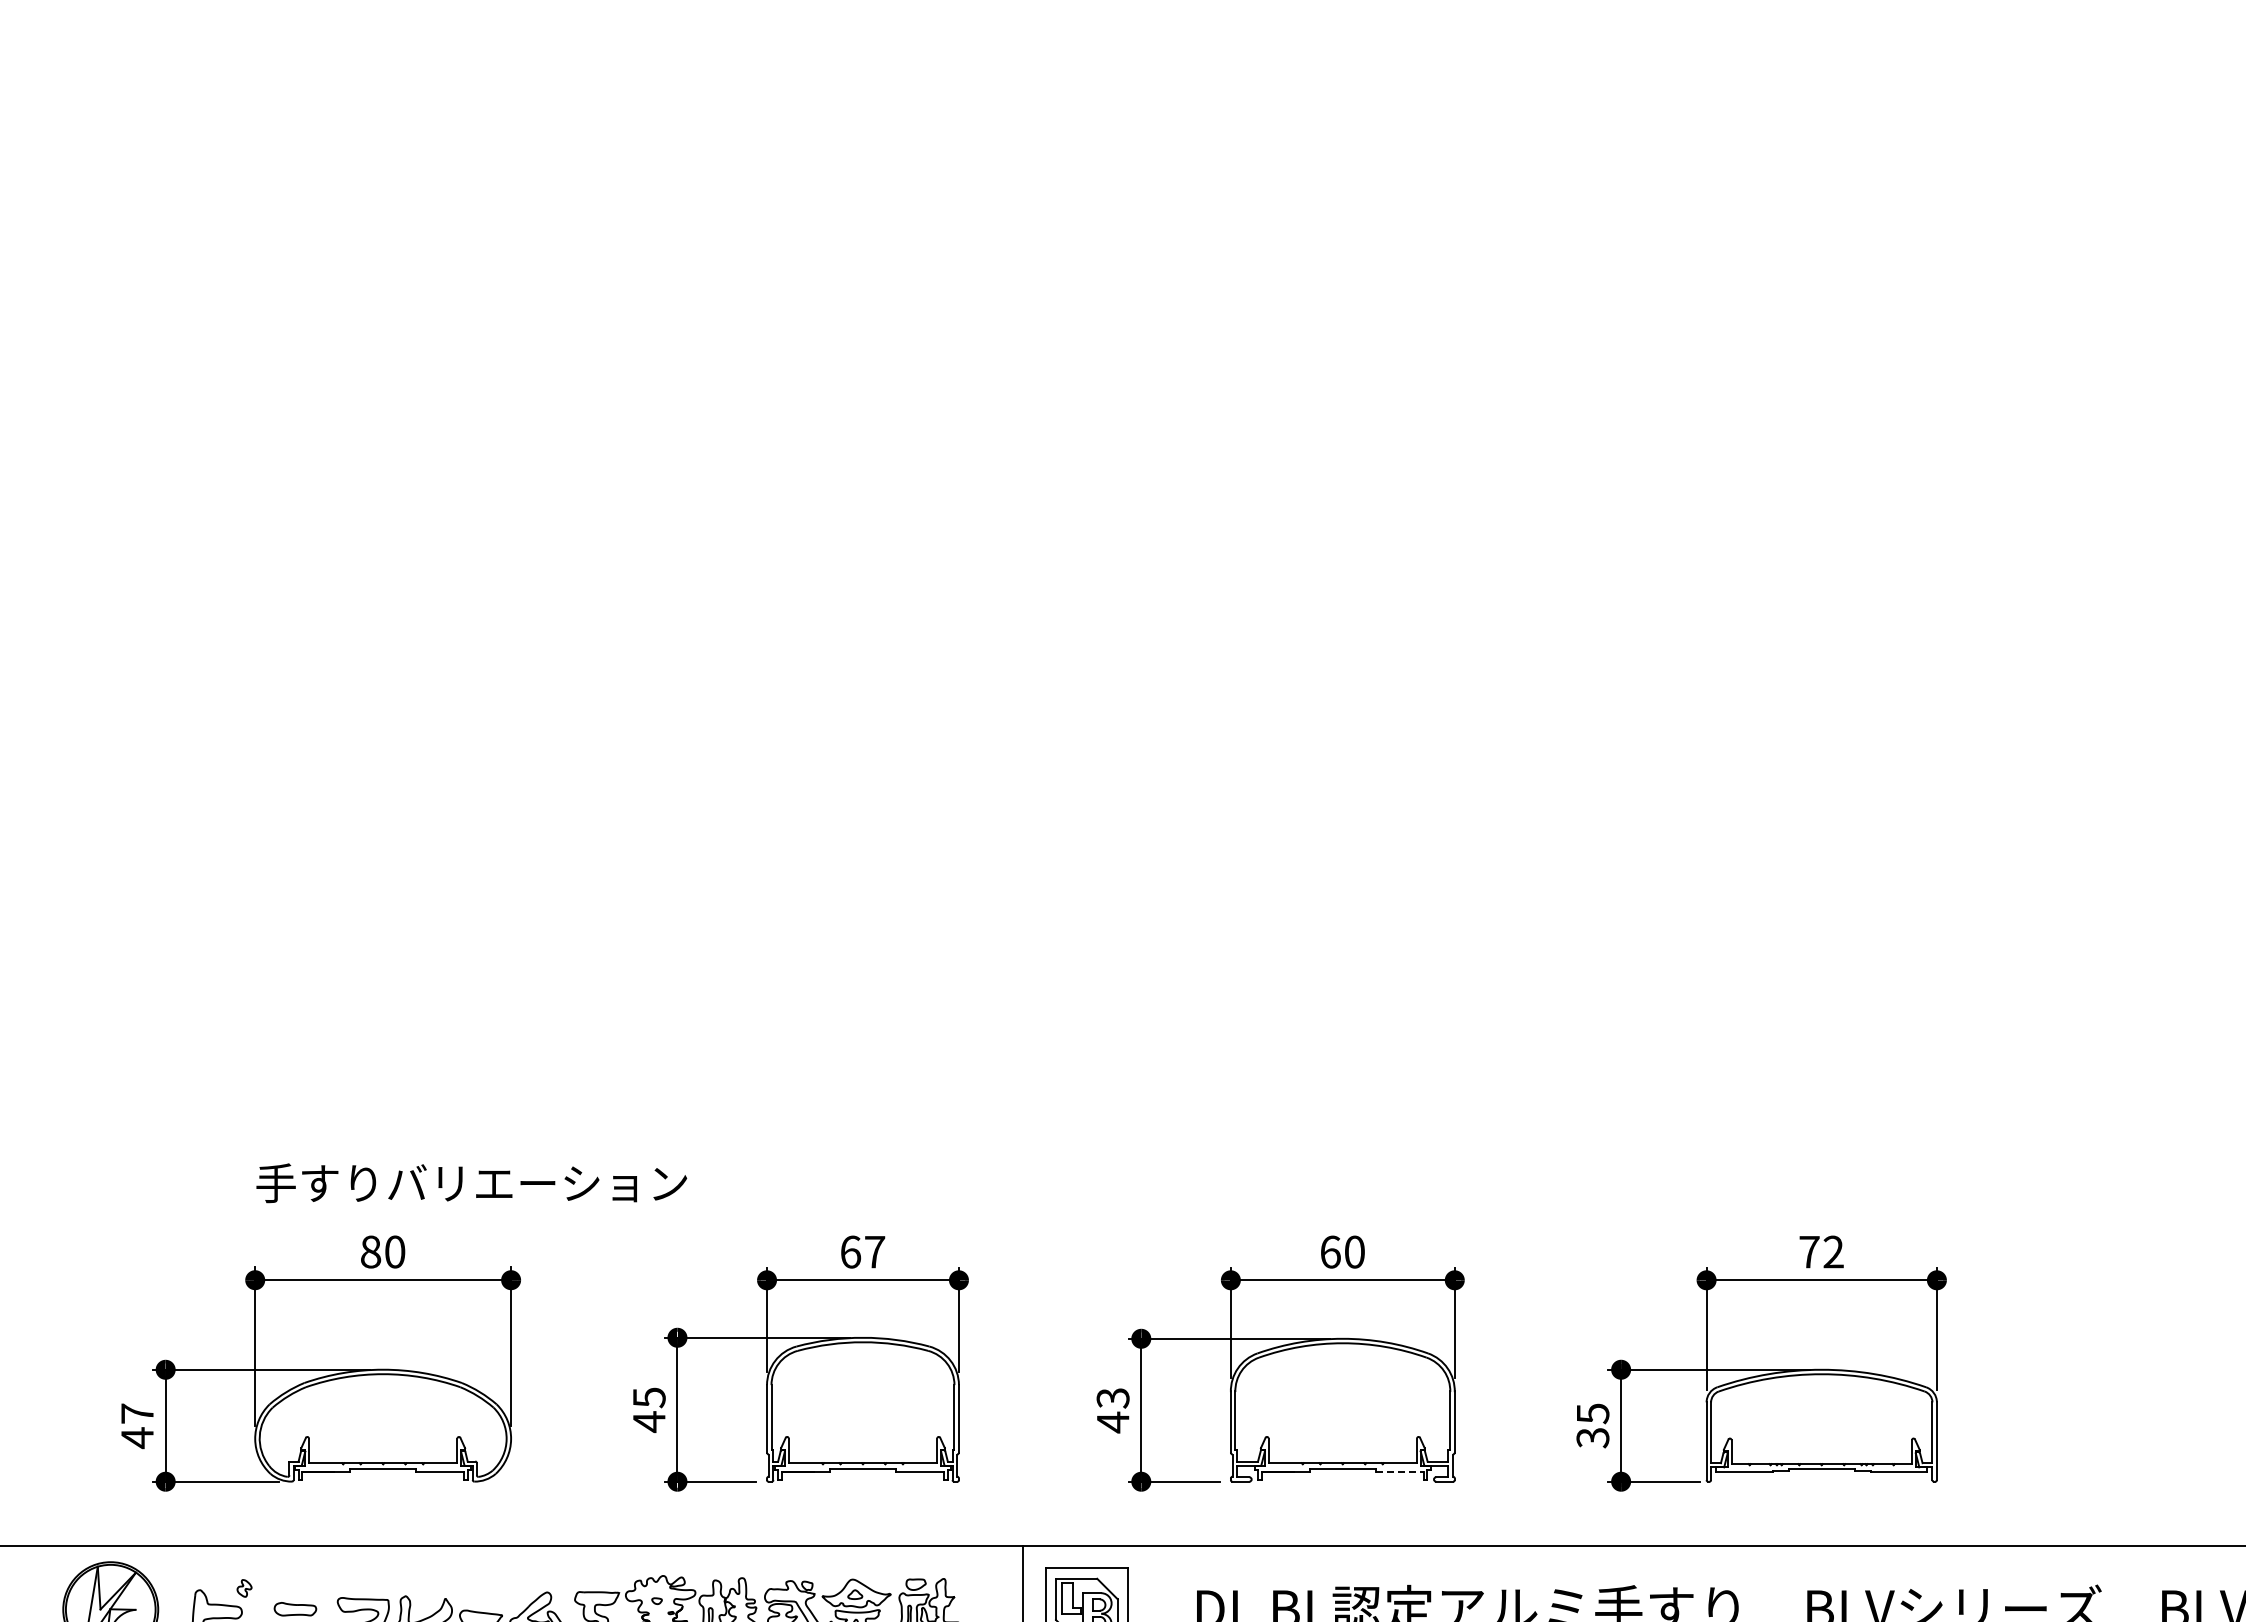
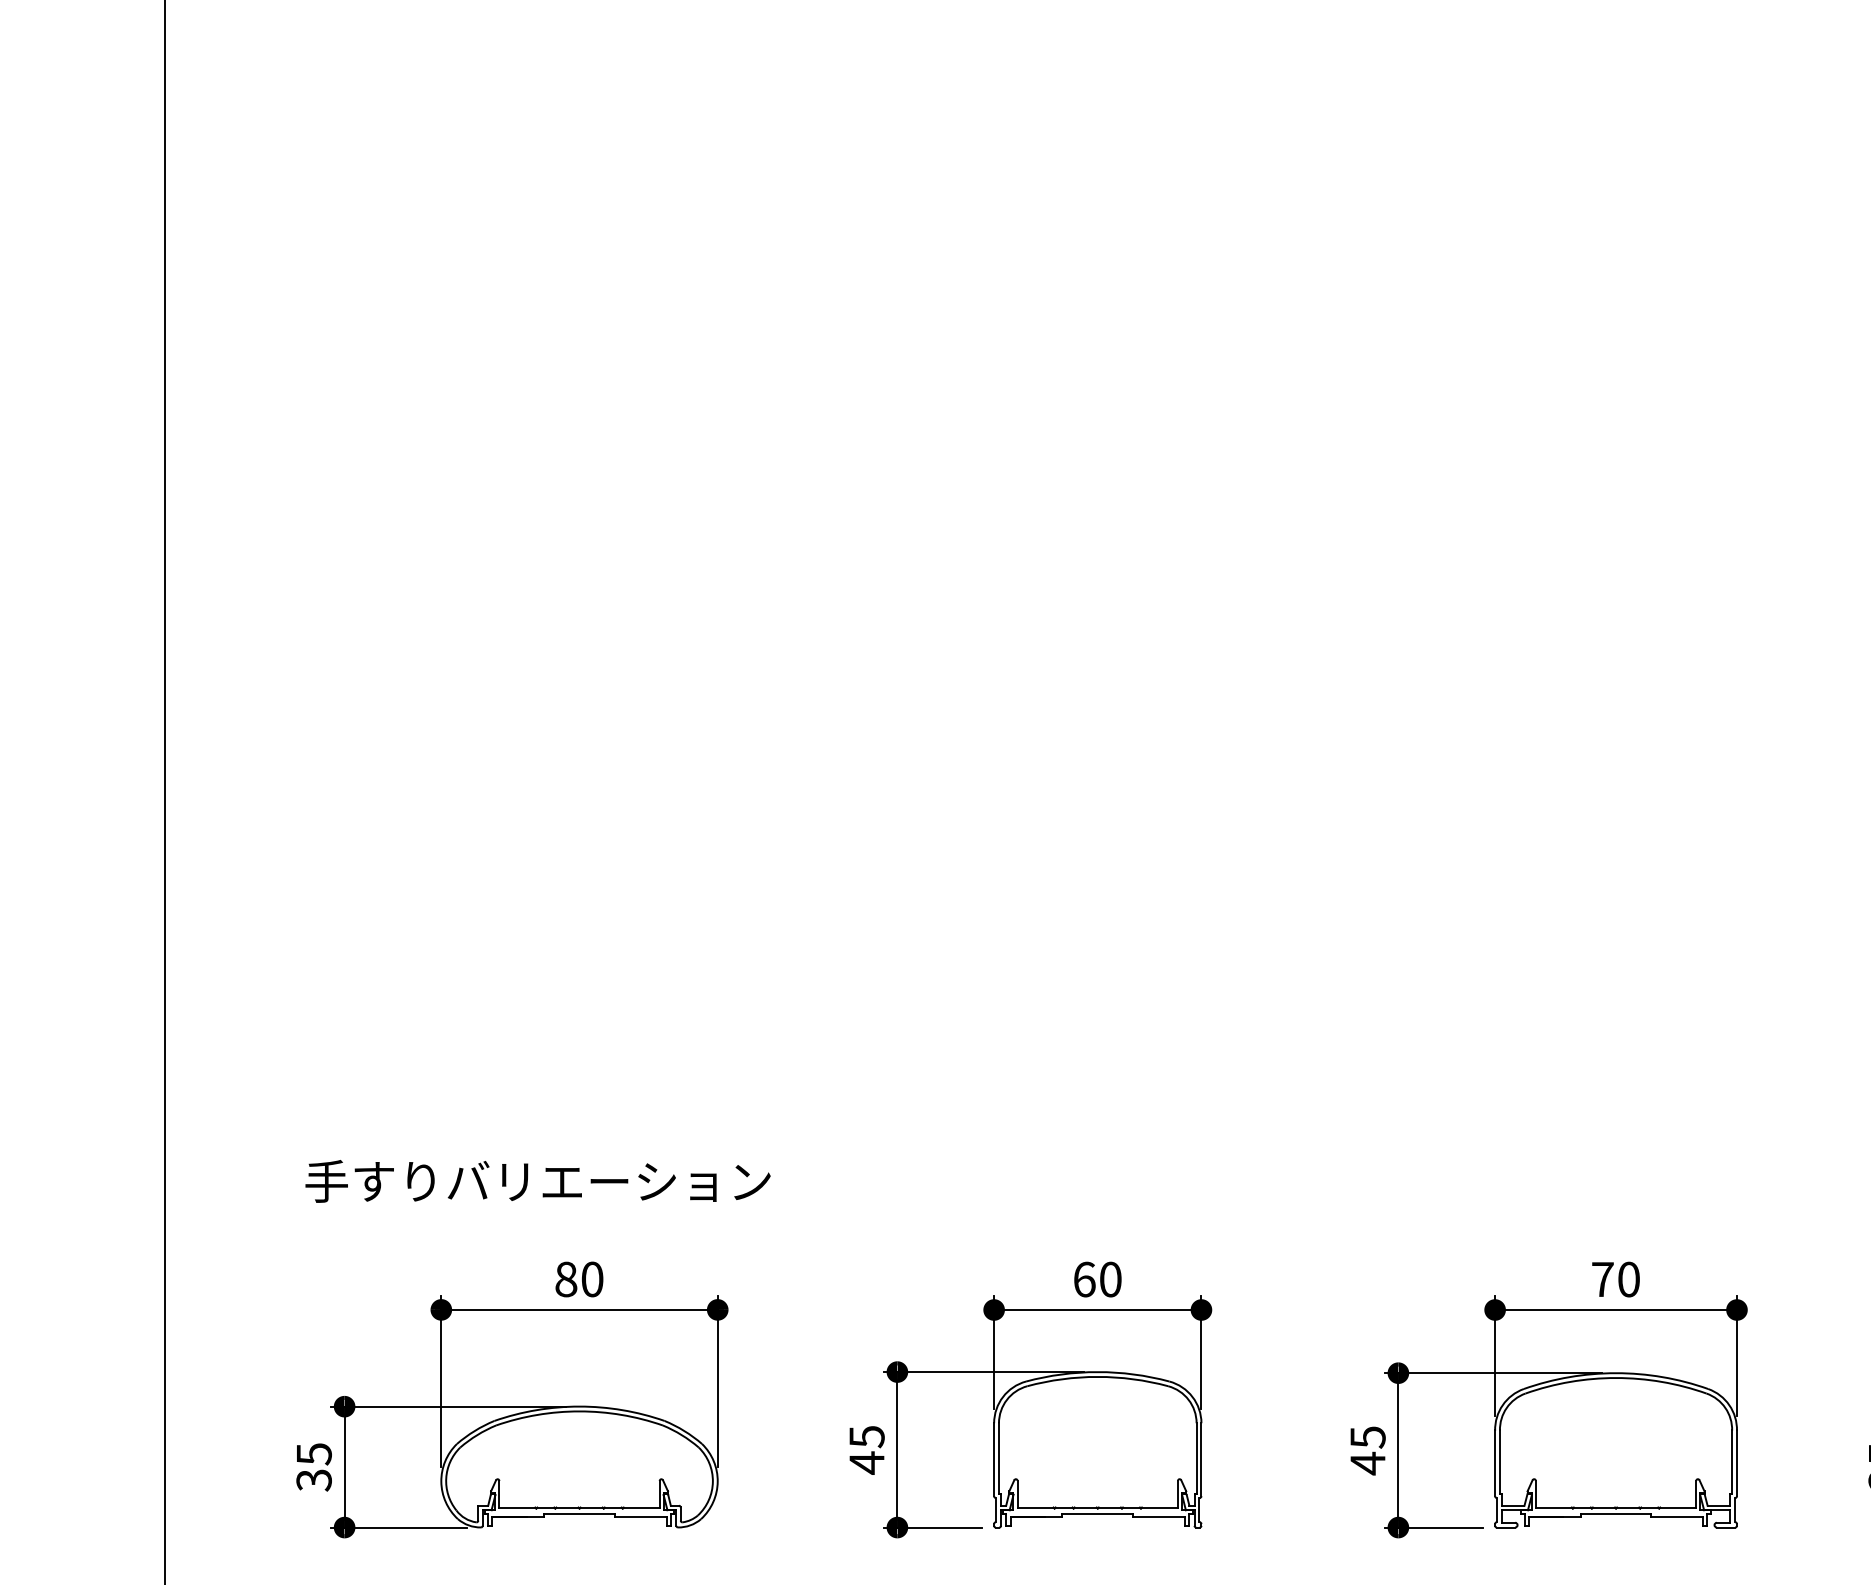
text: (471, 1183) -> (537, 1181), moved
text: (875, 1251) -> (1111, 1278), 67 -> 60
text: (1330, 1251) -> (1602, 1278), 60 -> 70
text: (1112, 1398) -> (1367, 1437), 43 -> 45
text: (137, 1426) -> (314, 1467), 47 -> 35
line: (1399, 1472) -> (1677, 1517), dashed -> solid

